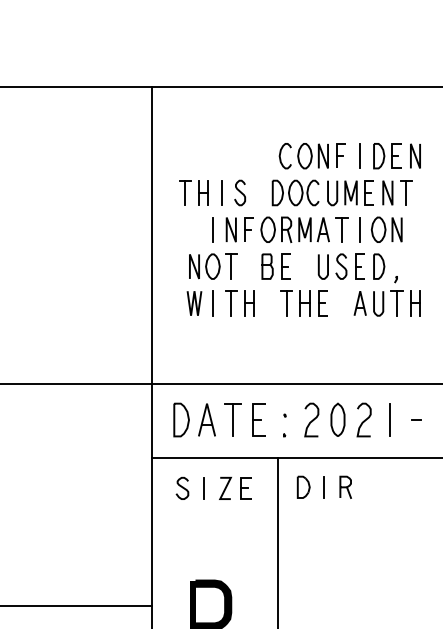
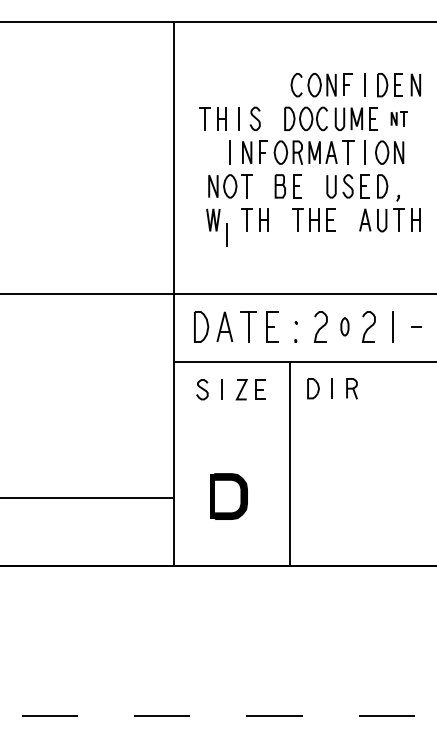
part: (397, 192) -> (399, 118), size x0.6
line: (212, 302) -> (226, 234), moved
part: (337, 419) -> (344, 326), size x0.6

